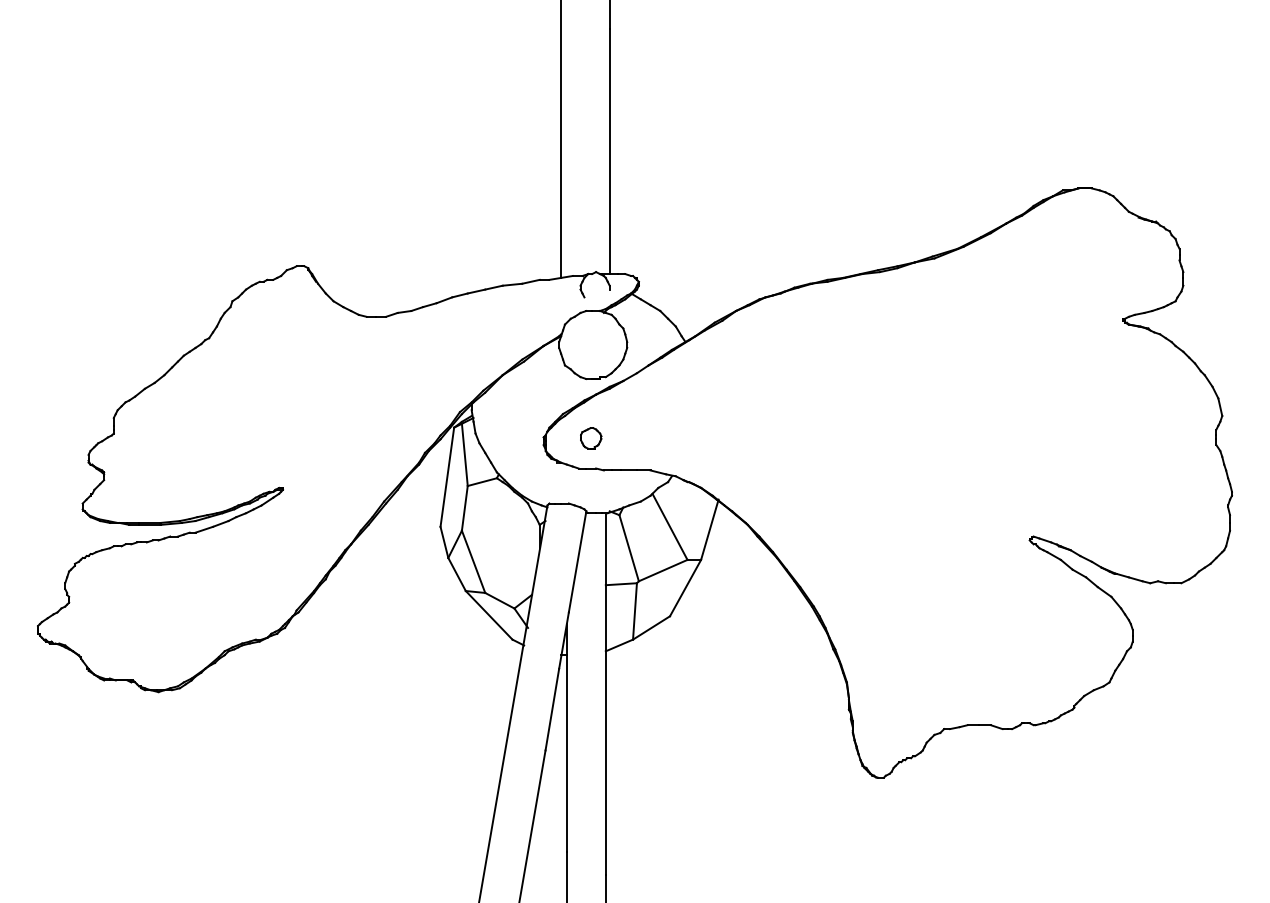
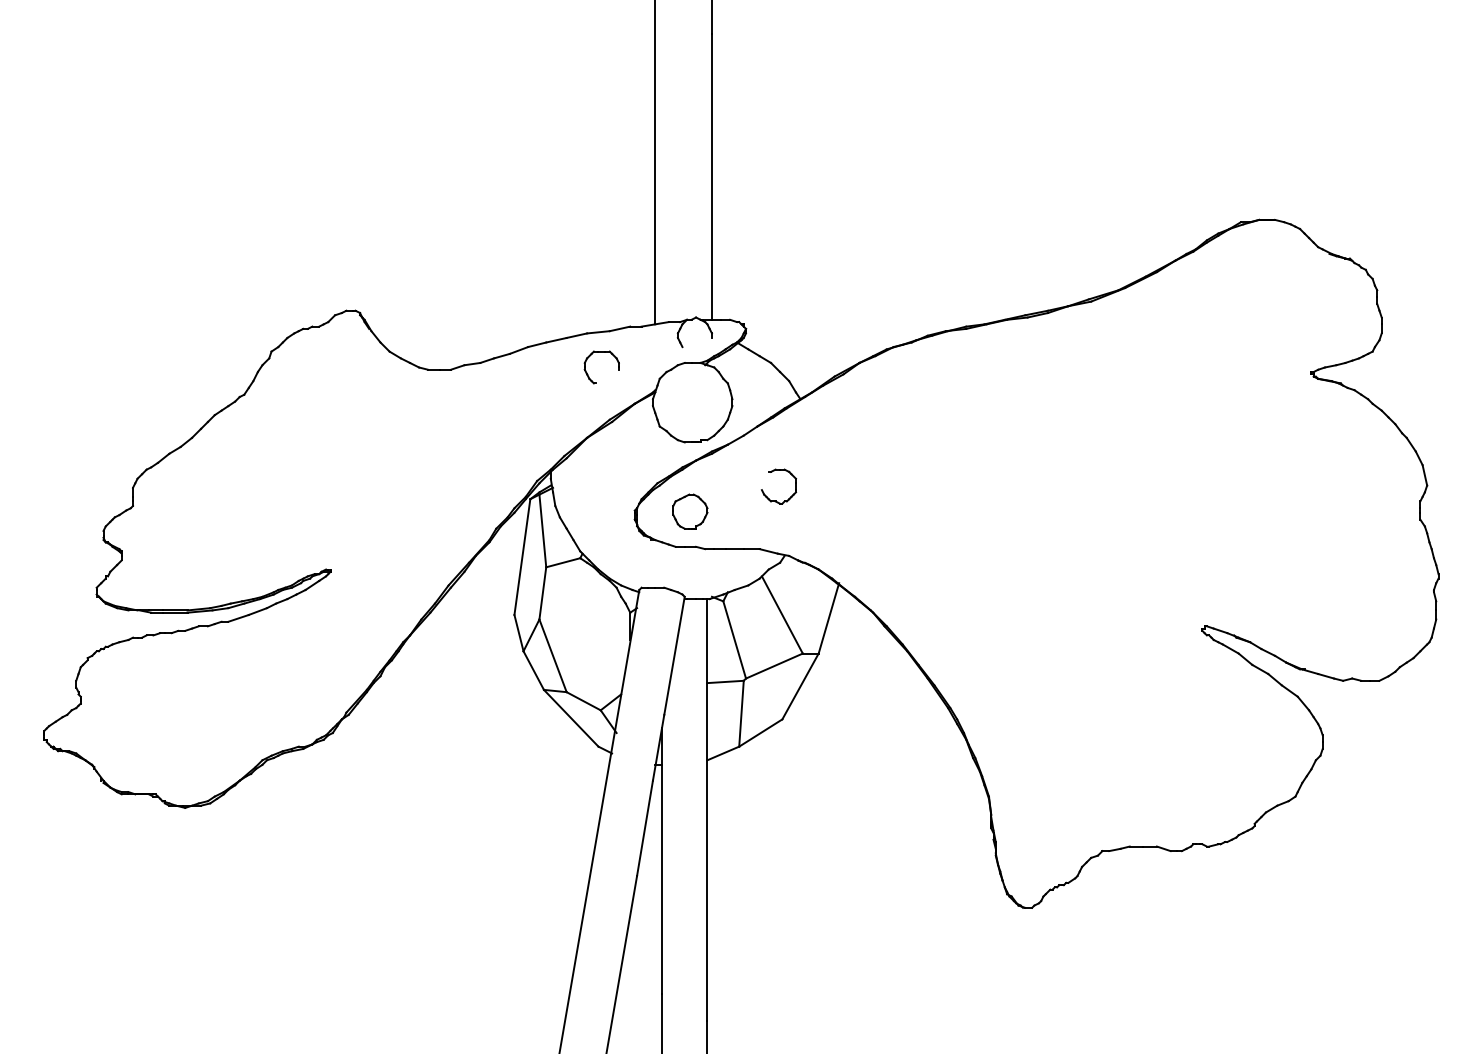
part: (503, 320) -> (588, 374), added
part: (664, 428) -> (776, 500), added
part: (591, 438) -> (690, 511), size x1.43

